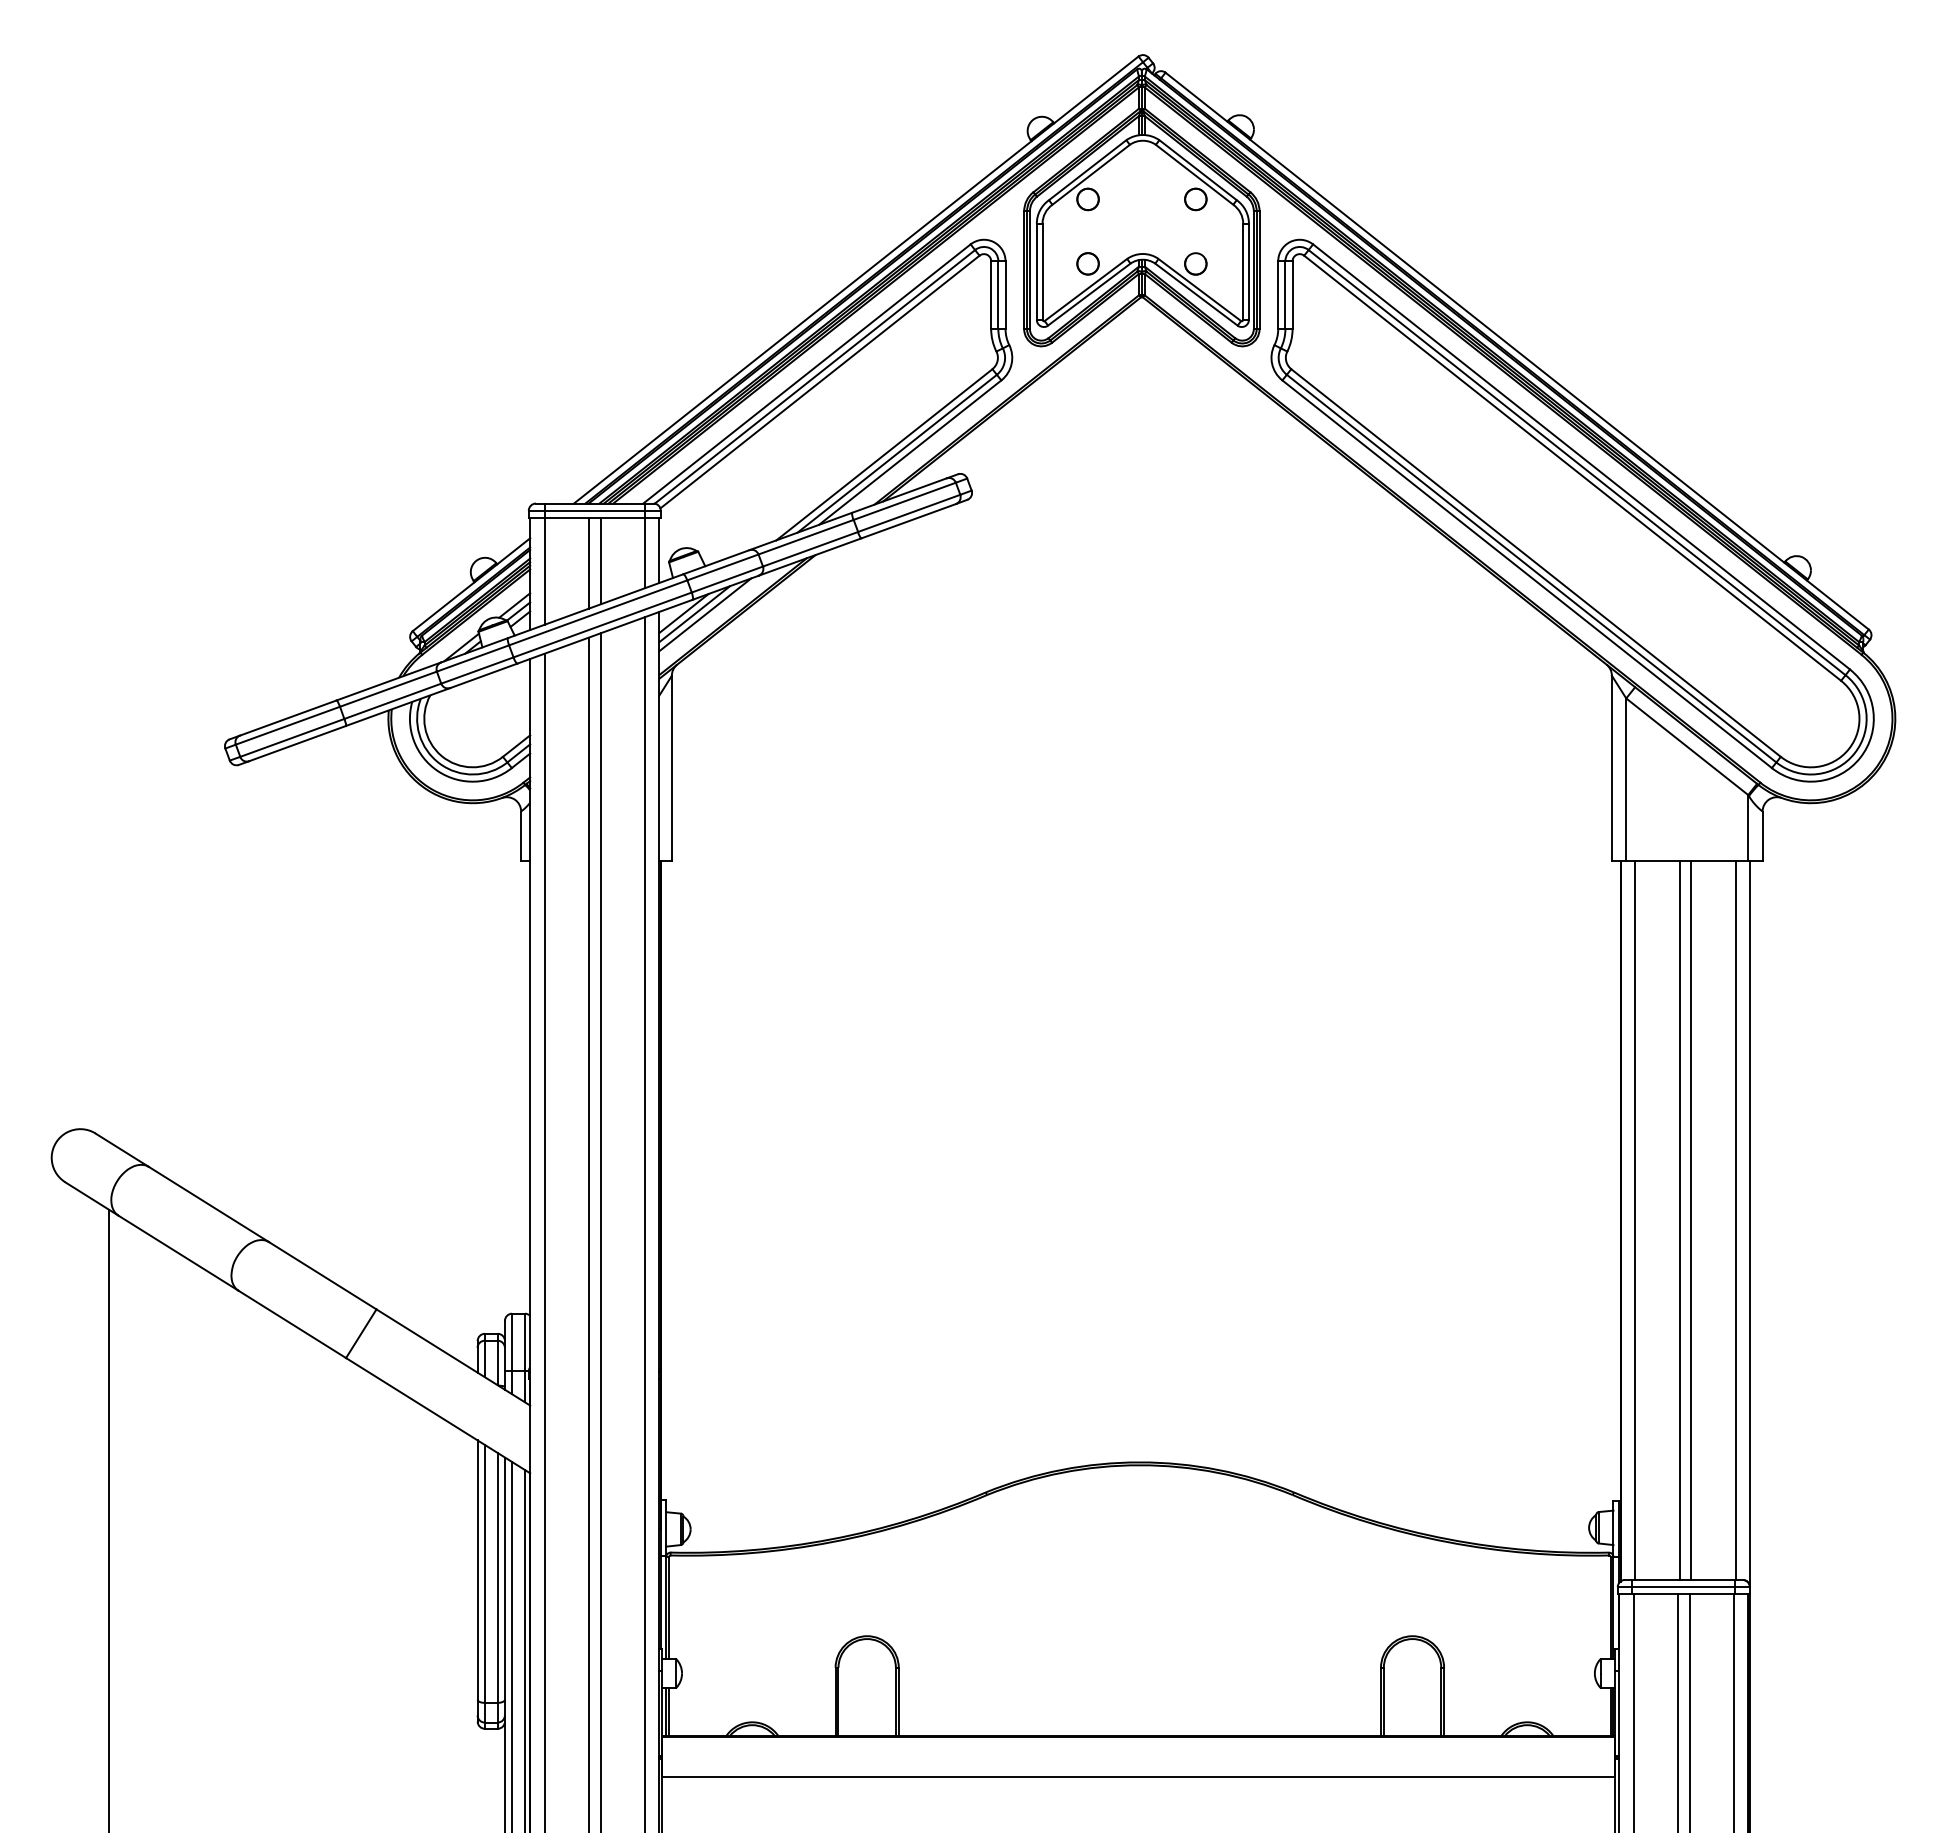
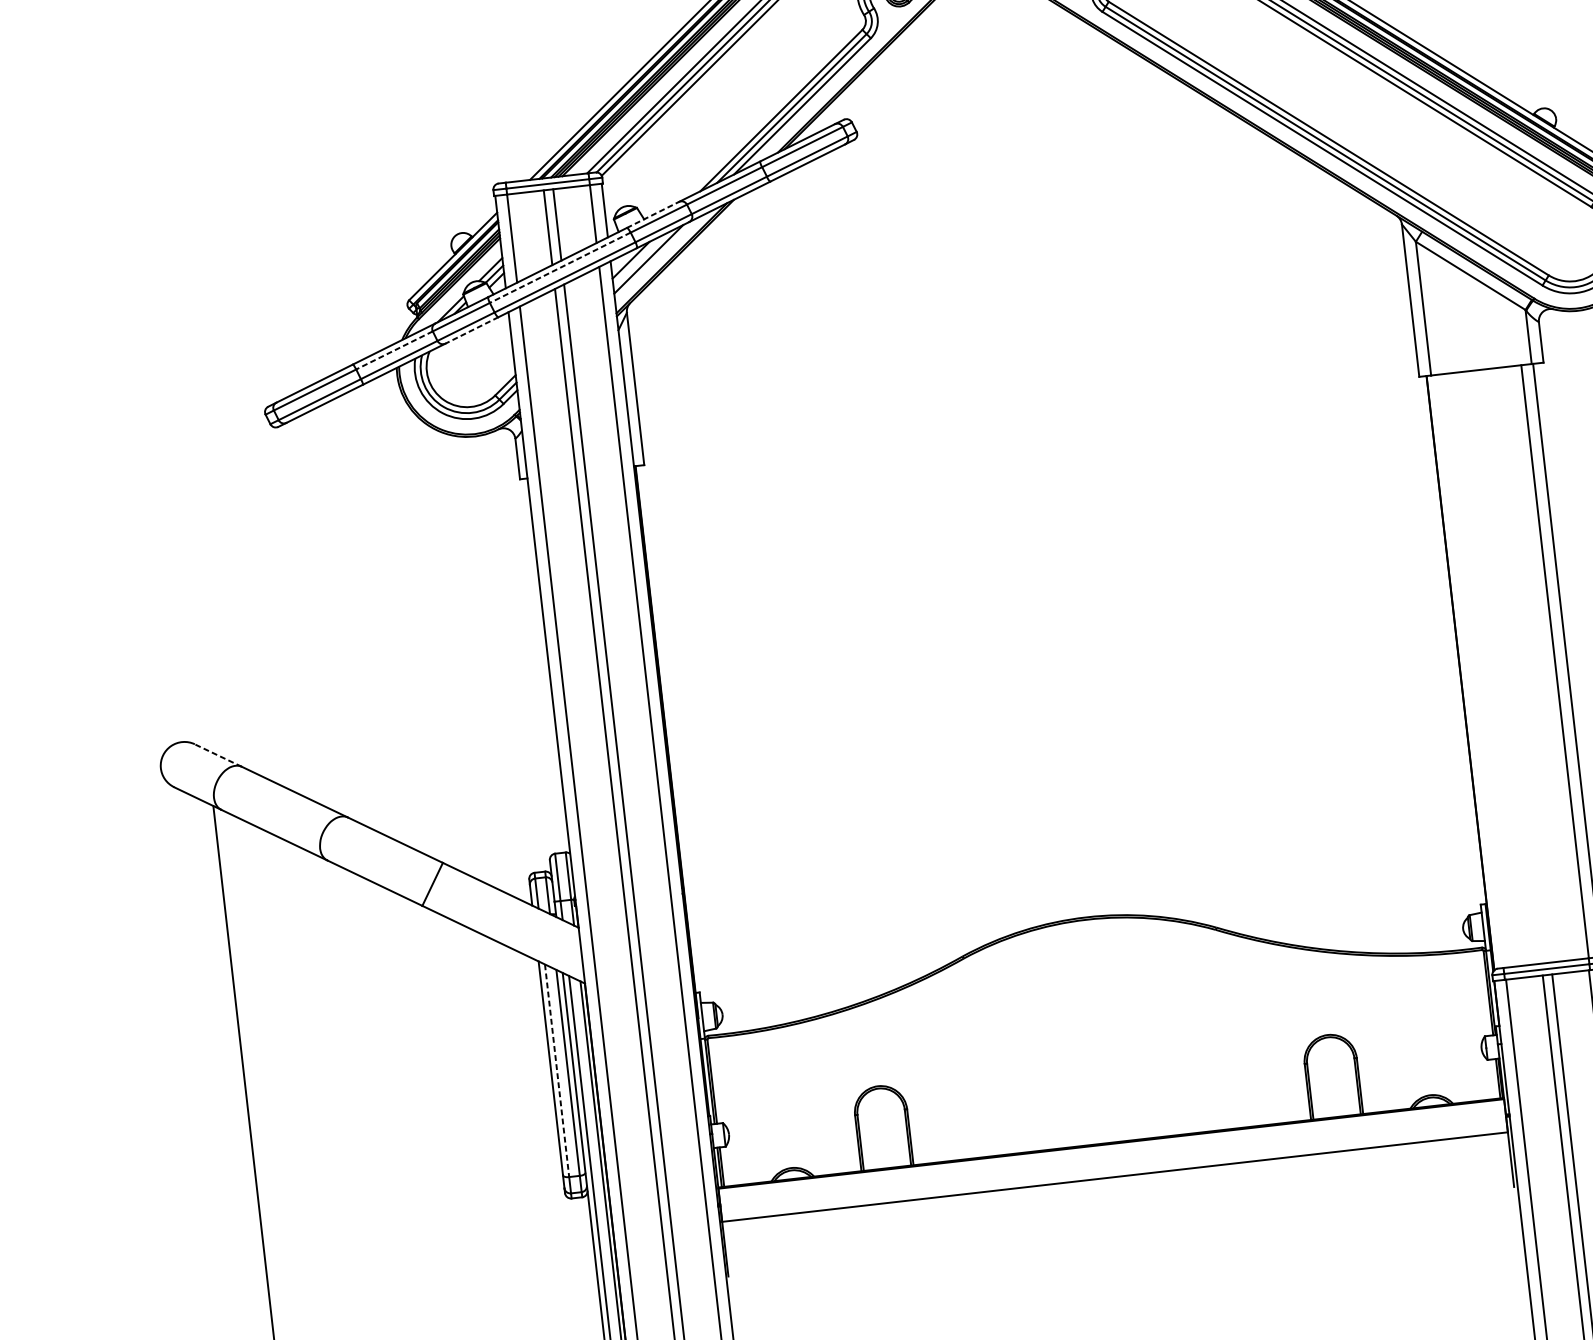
line: (716, 562) -> (653, 215), solid -> dashed
line: (598, 612) -> (560, 267), solid -> dashed
line: (694, 614) -> (639, 260), removed
line: (484, 675) -> (472, 330), solid -> dashed
line: (388, 689) -> (394, 350), solid -> dashed
line: (121, 1149) -> (217, 755), solid -> dashed
line: (1635, 1219) -> (1472, 670), removed
line: (1679, 1219) -> (1508, 666), removed
line: (1691, 1219) -> (1518, 665), removed
line: (484, 1573) -> (556, 1070), solid -> dashed

